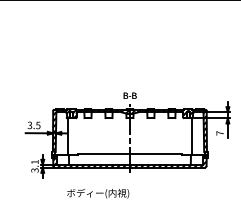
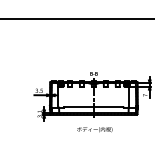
text: (97, 193) -> (94, 129), moved

